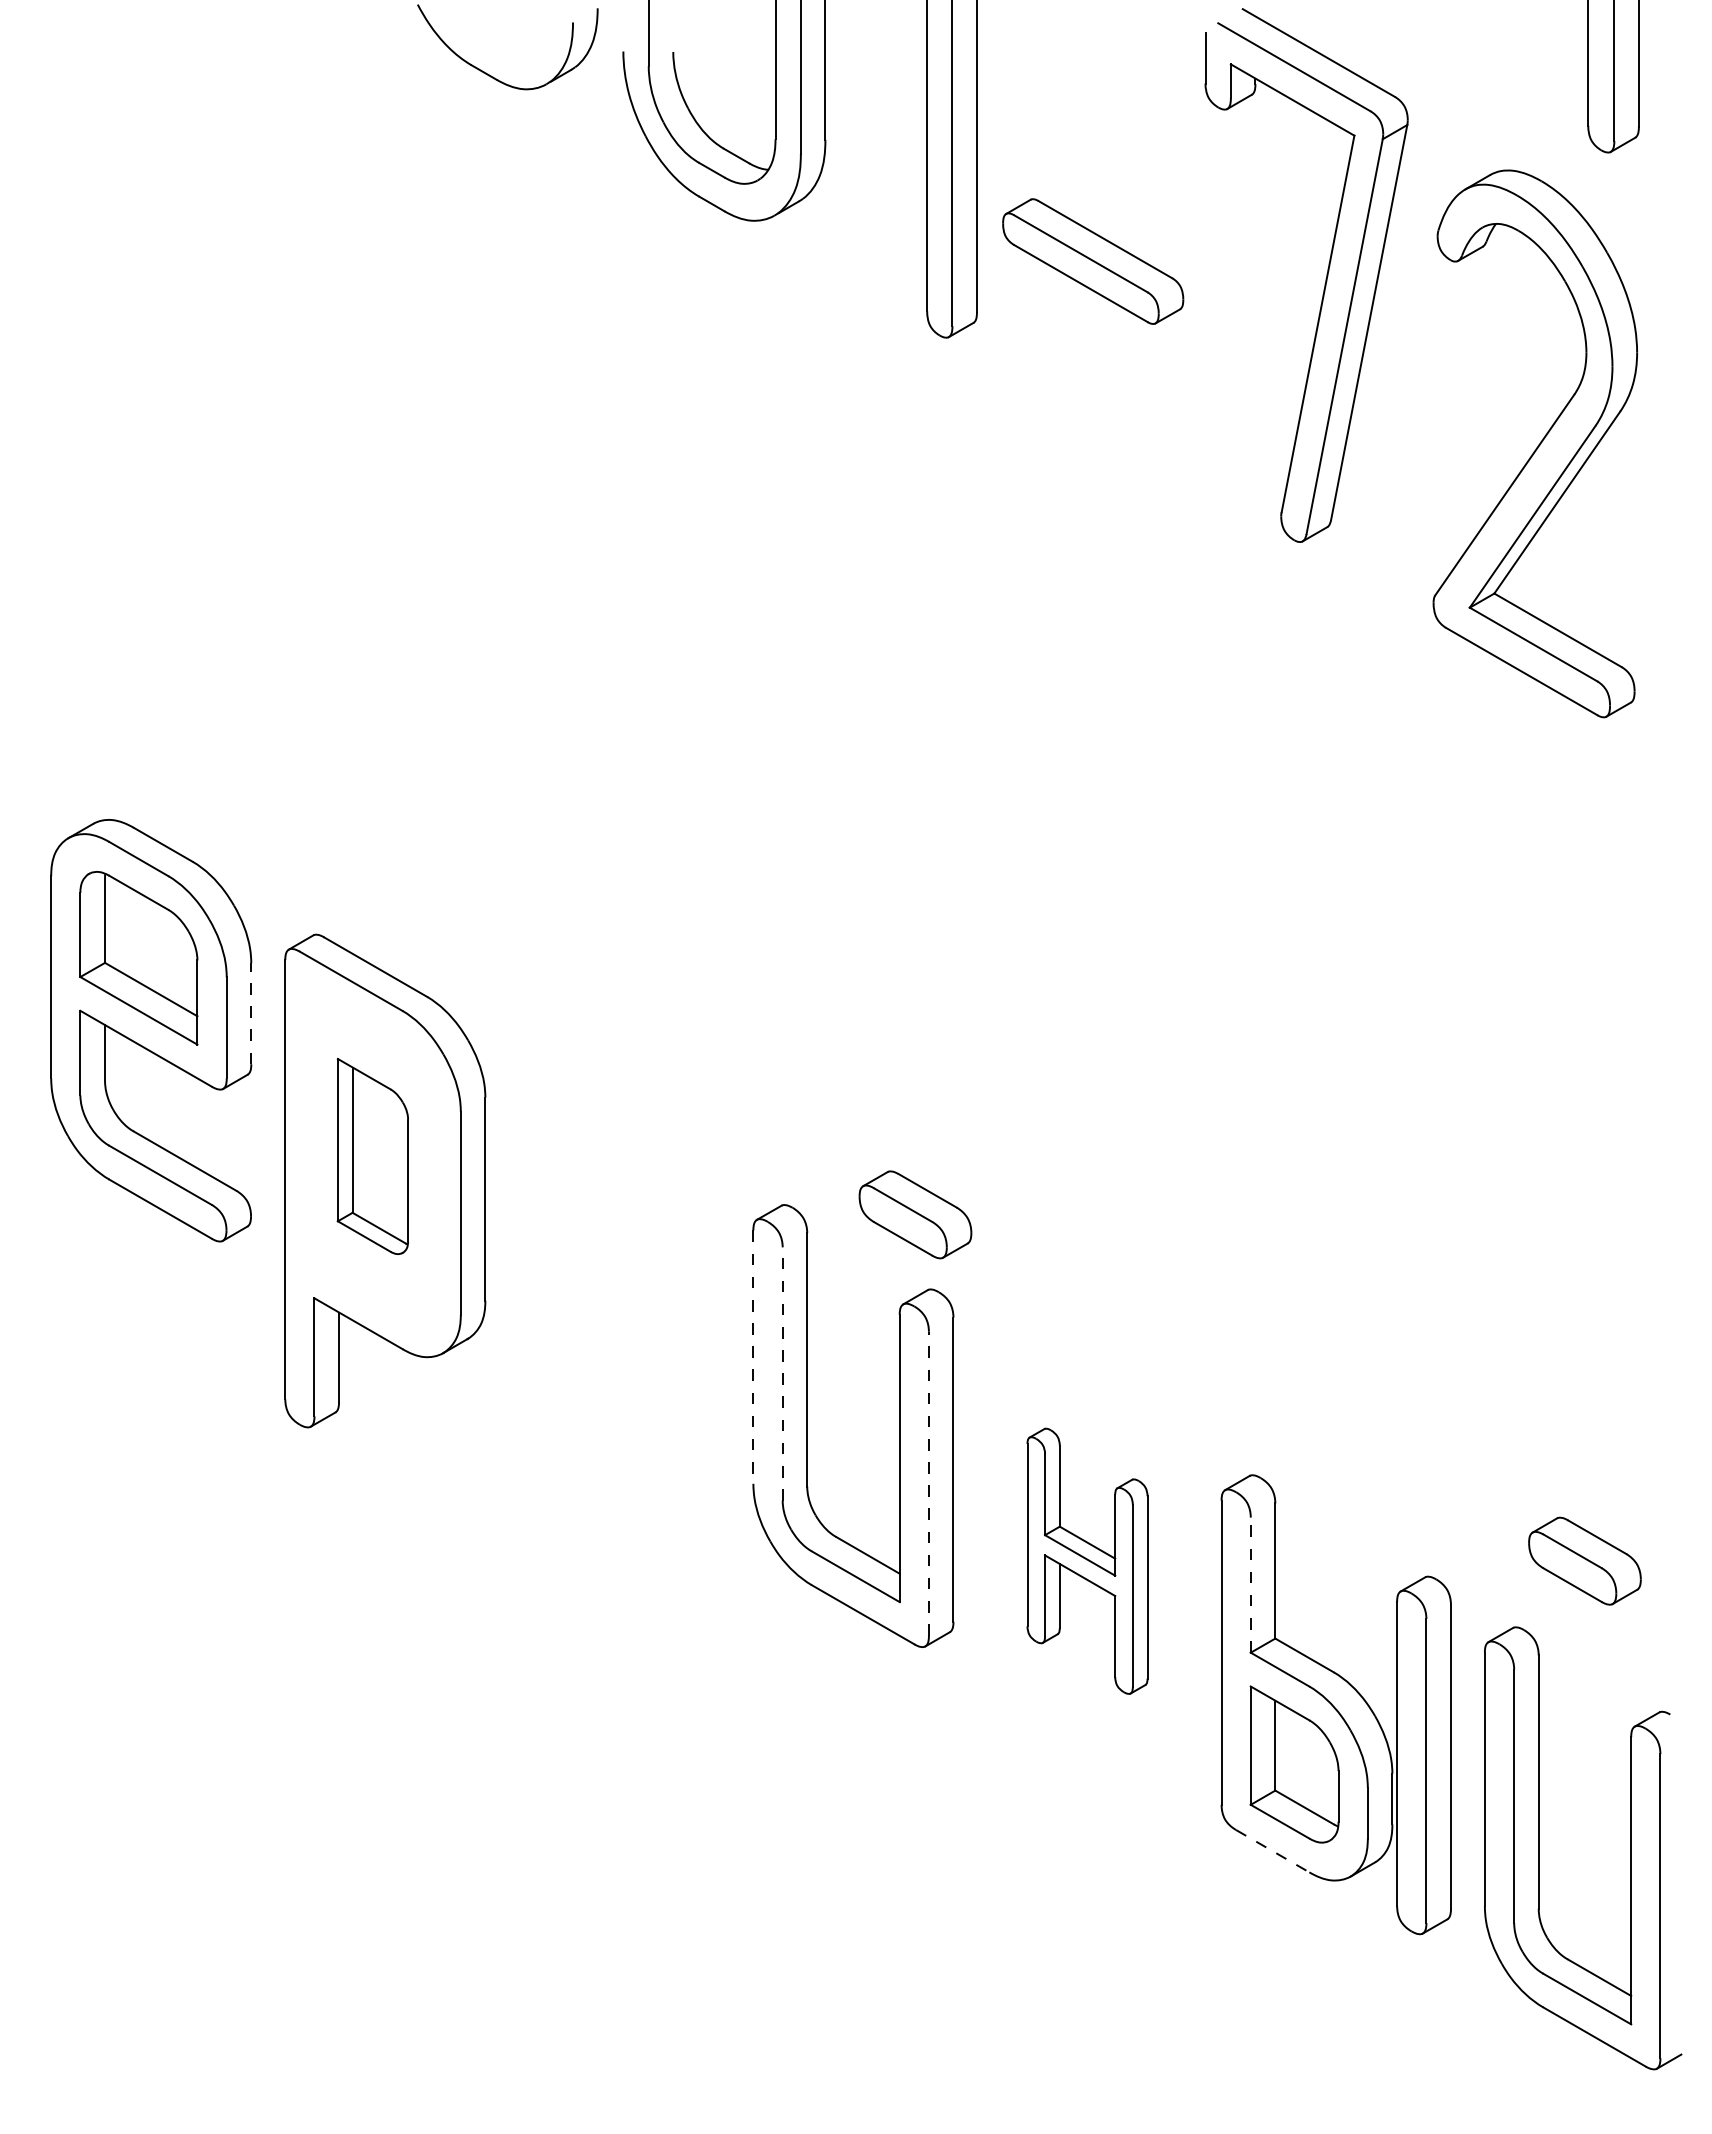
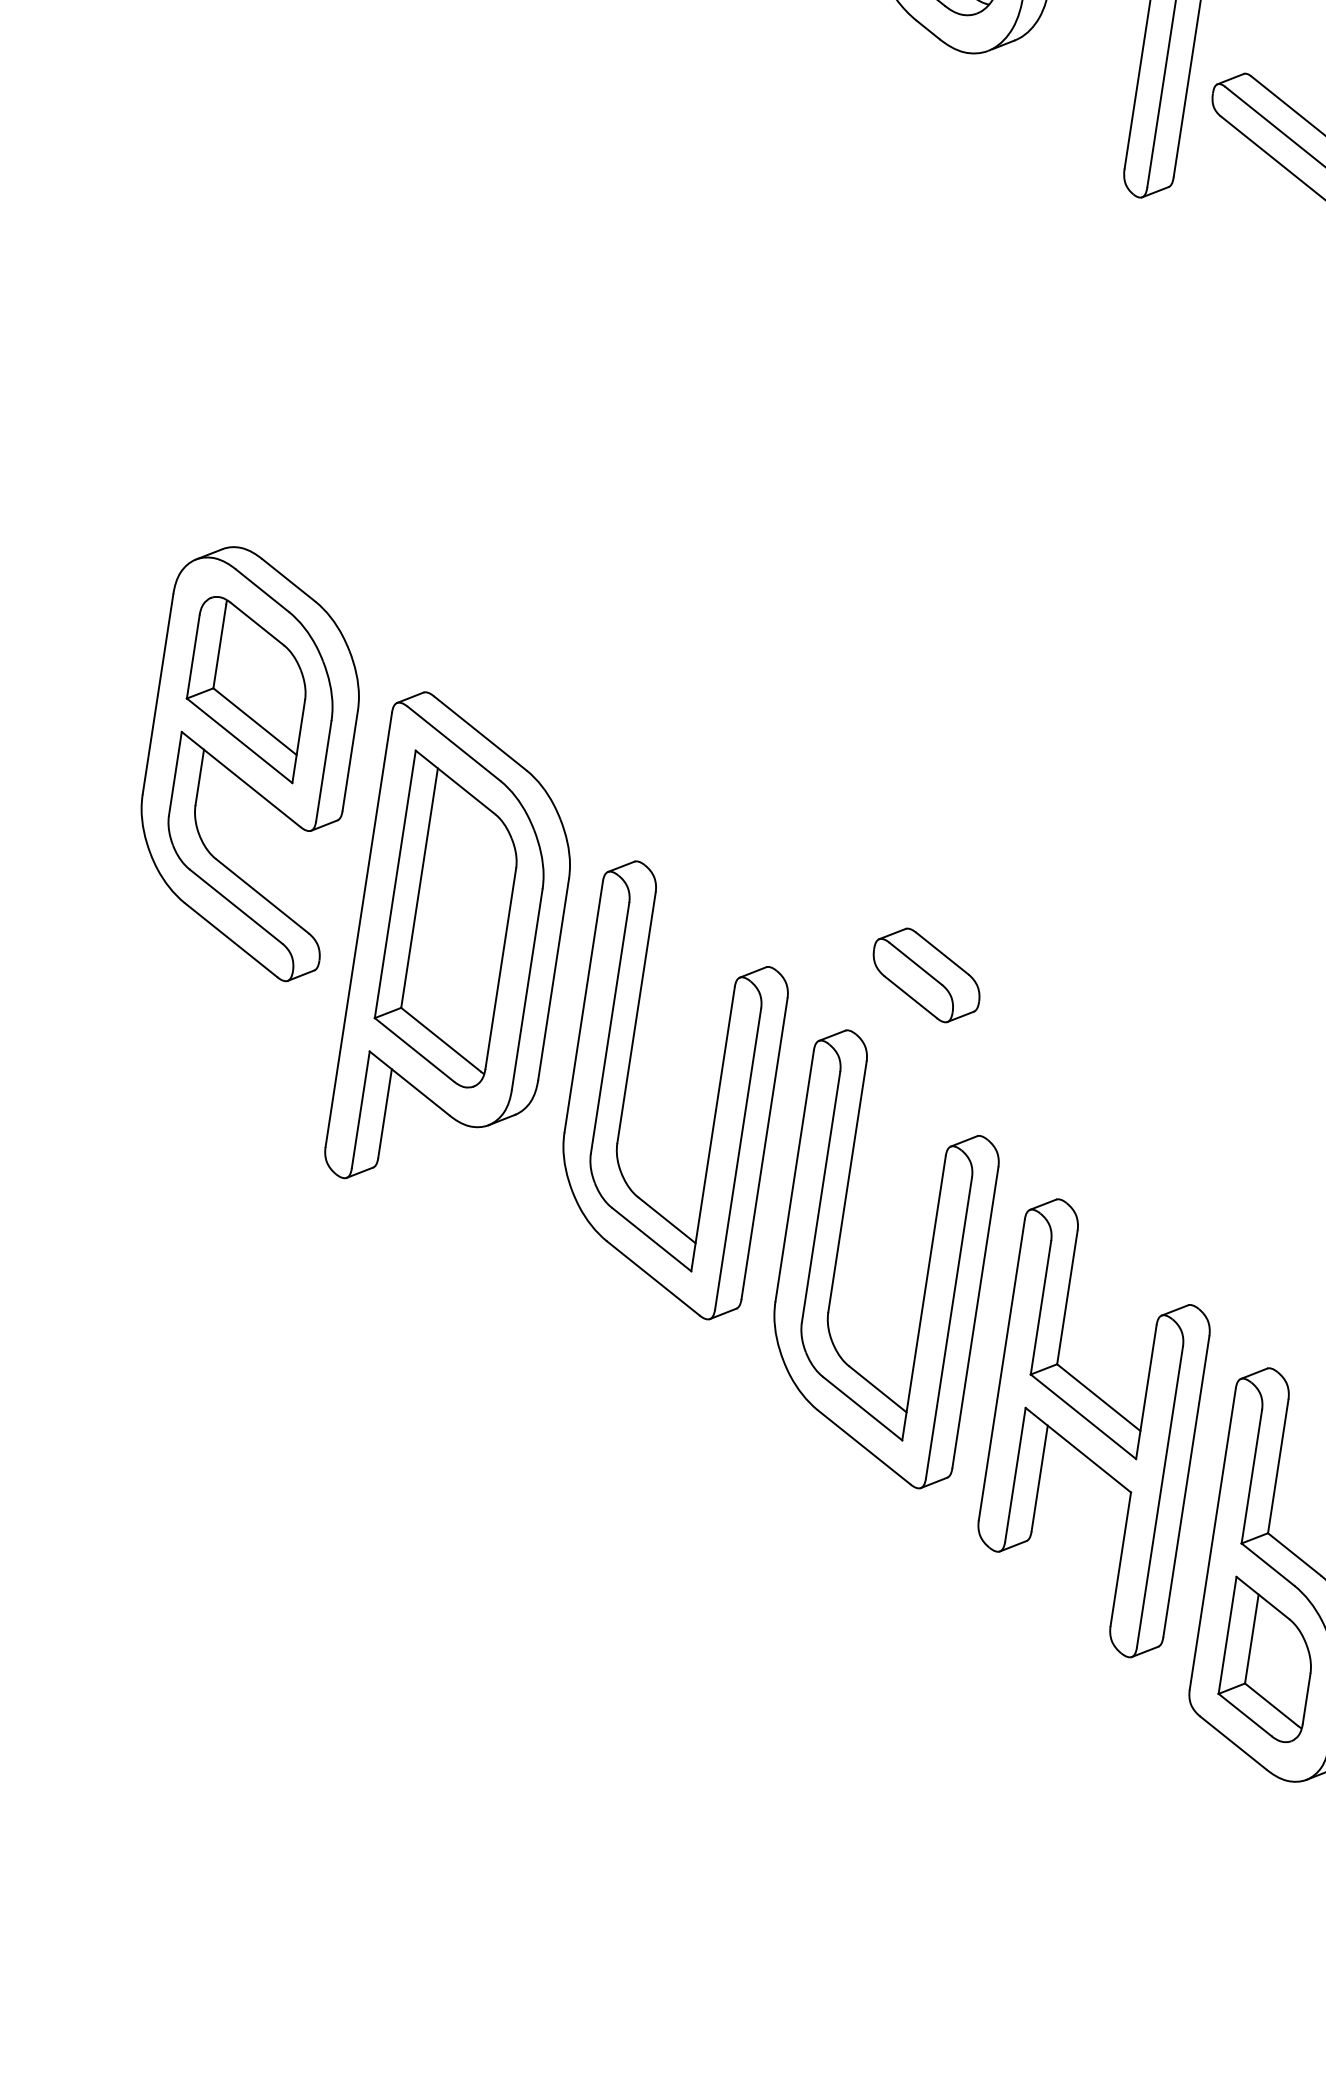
line: (251, 1013) -> (350, 760), dashed -> solid
part: (372, 1156) -> (448, 920), size x1.67
part: (915, 1214) -> (926, 975), moved
part: (573, 1290) -> (626, 1082), added
line: (753, 1357) -> (794, 1176), dashed -> solid
line: (782, 1374) -> (820, 1197), dashed -> solid
line: (928, 1483) -> (948, 1327), dashed -> solid
part: (1087, 1561) -> (1094, 1428), size x1.67
line: (1250, 1585) -> (1251, 1477), dashed -> solid
line: (1273, 1851) -> (1234, 1743), dashed -> solid

